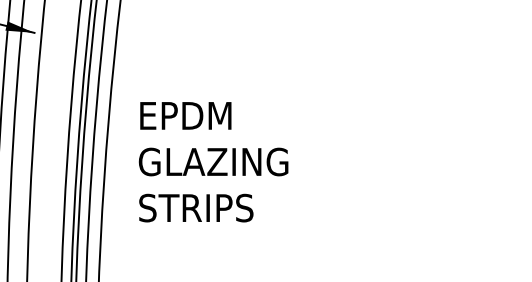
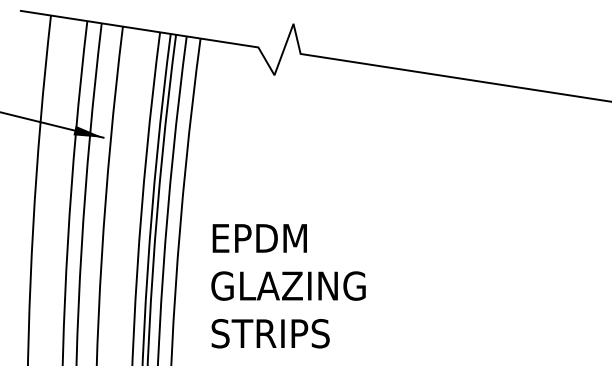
text: (213, 162) -> (288, 286), moved

